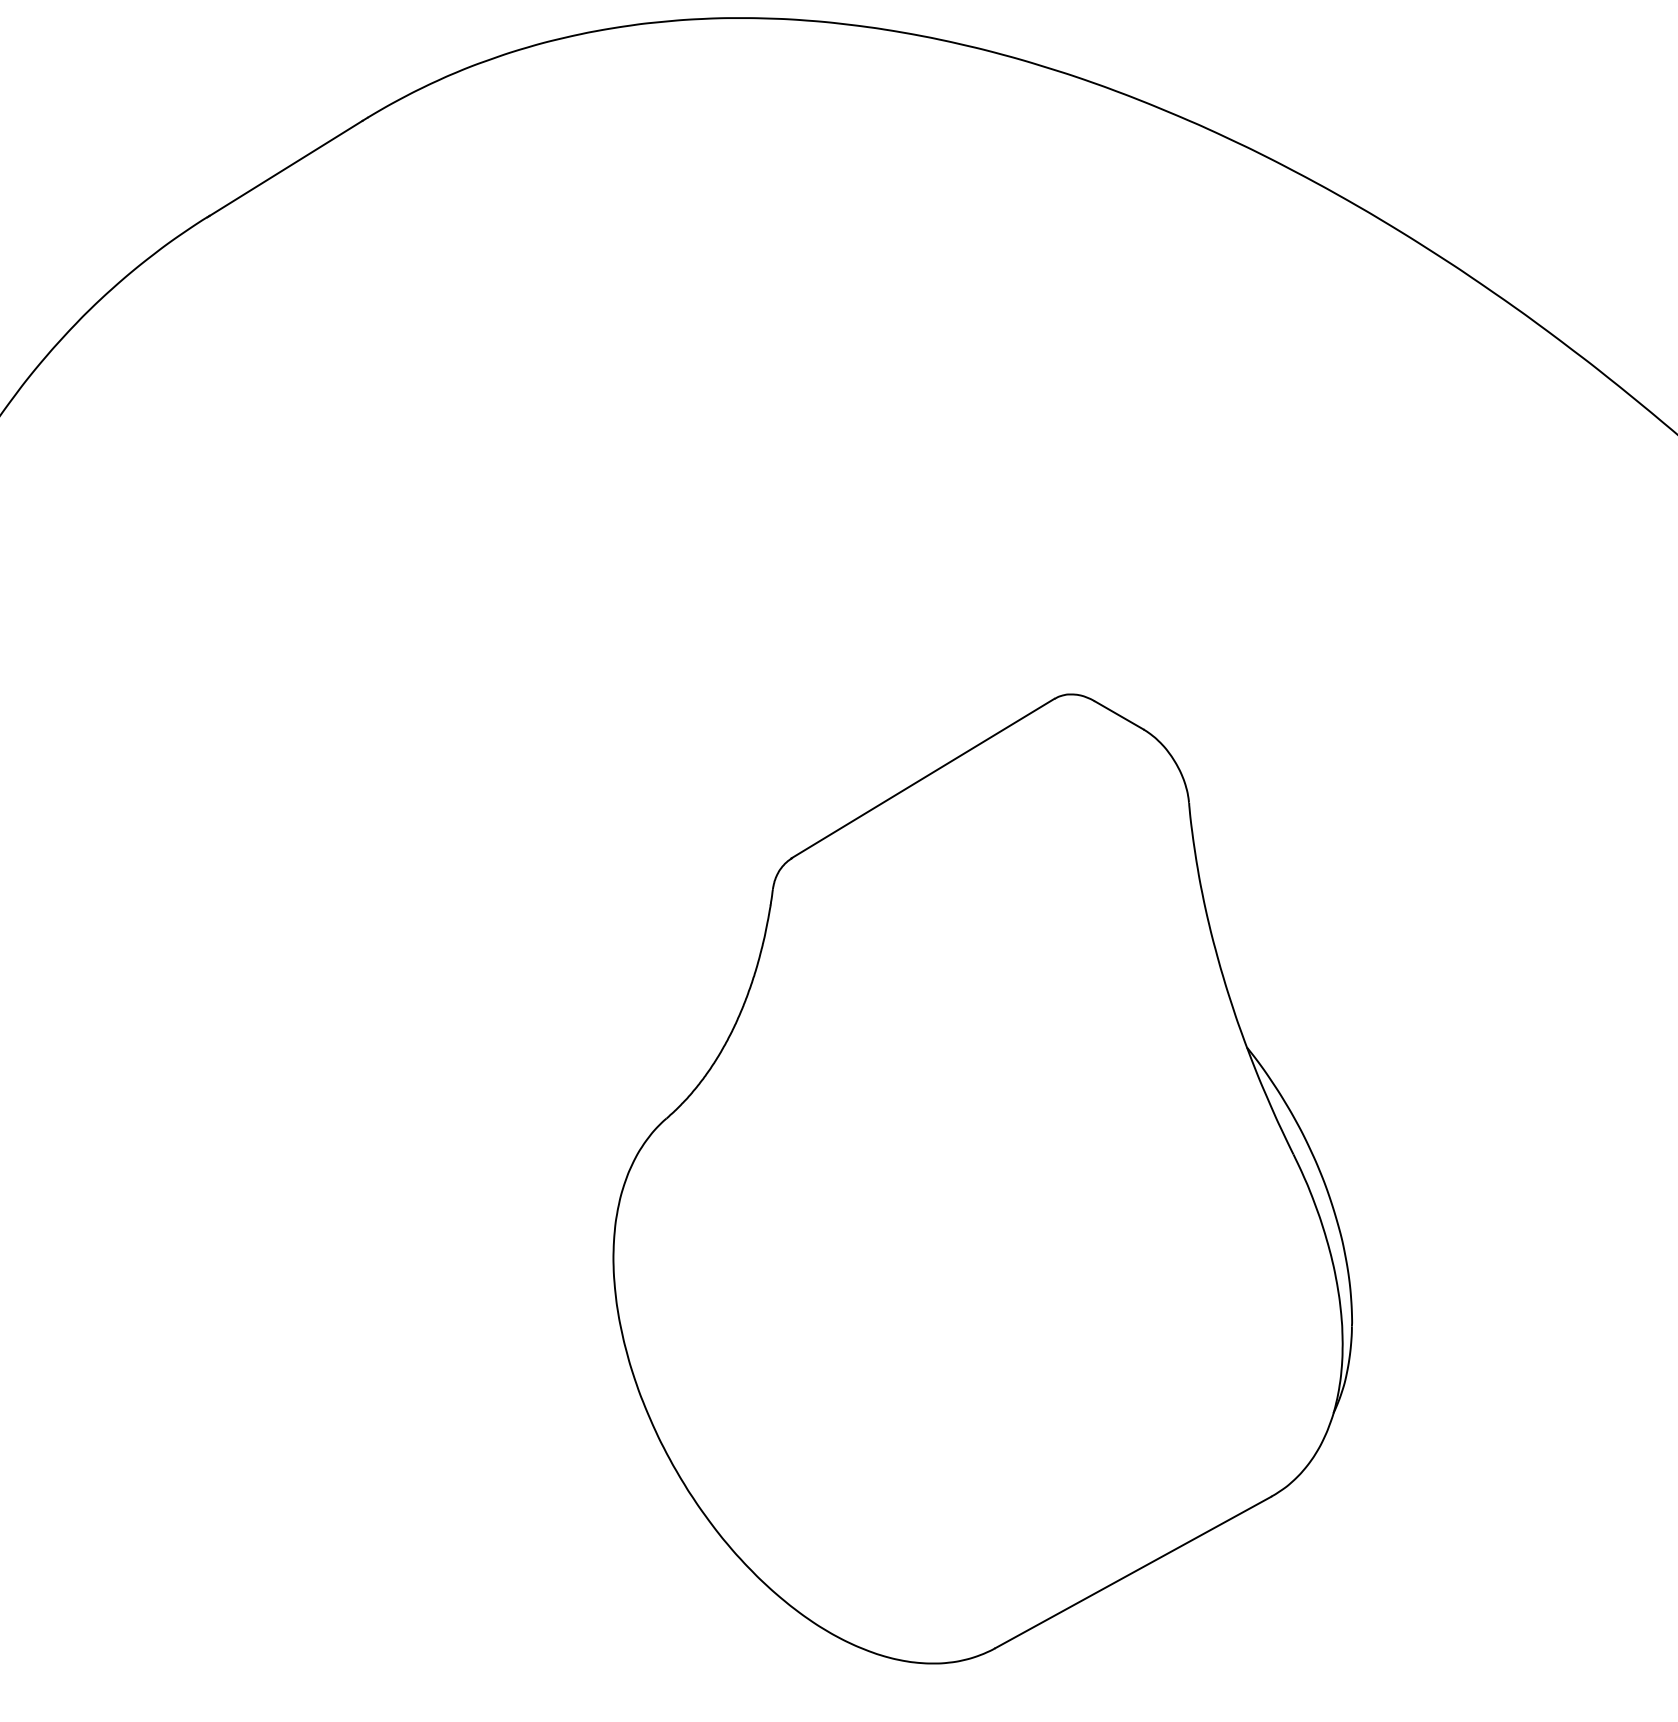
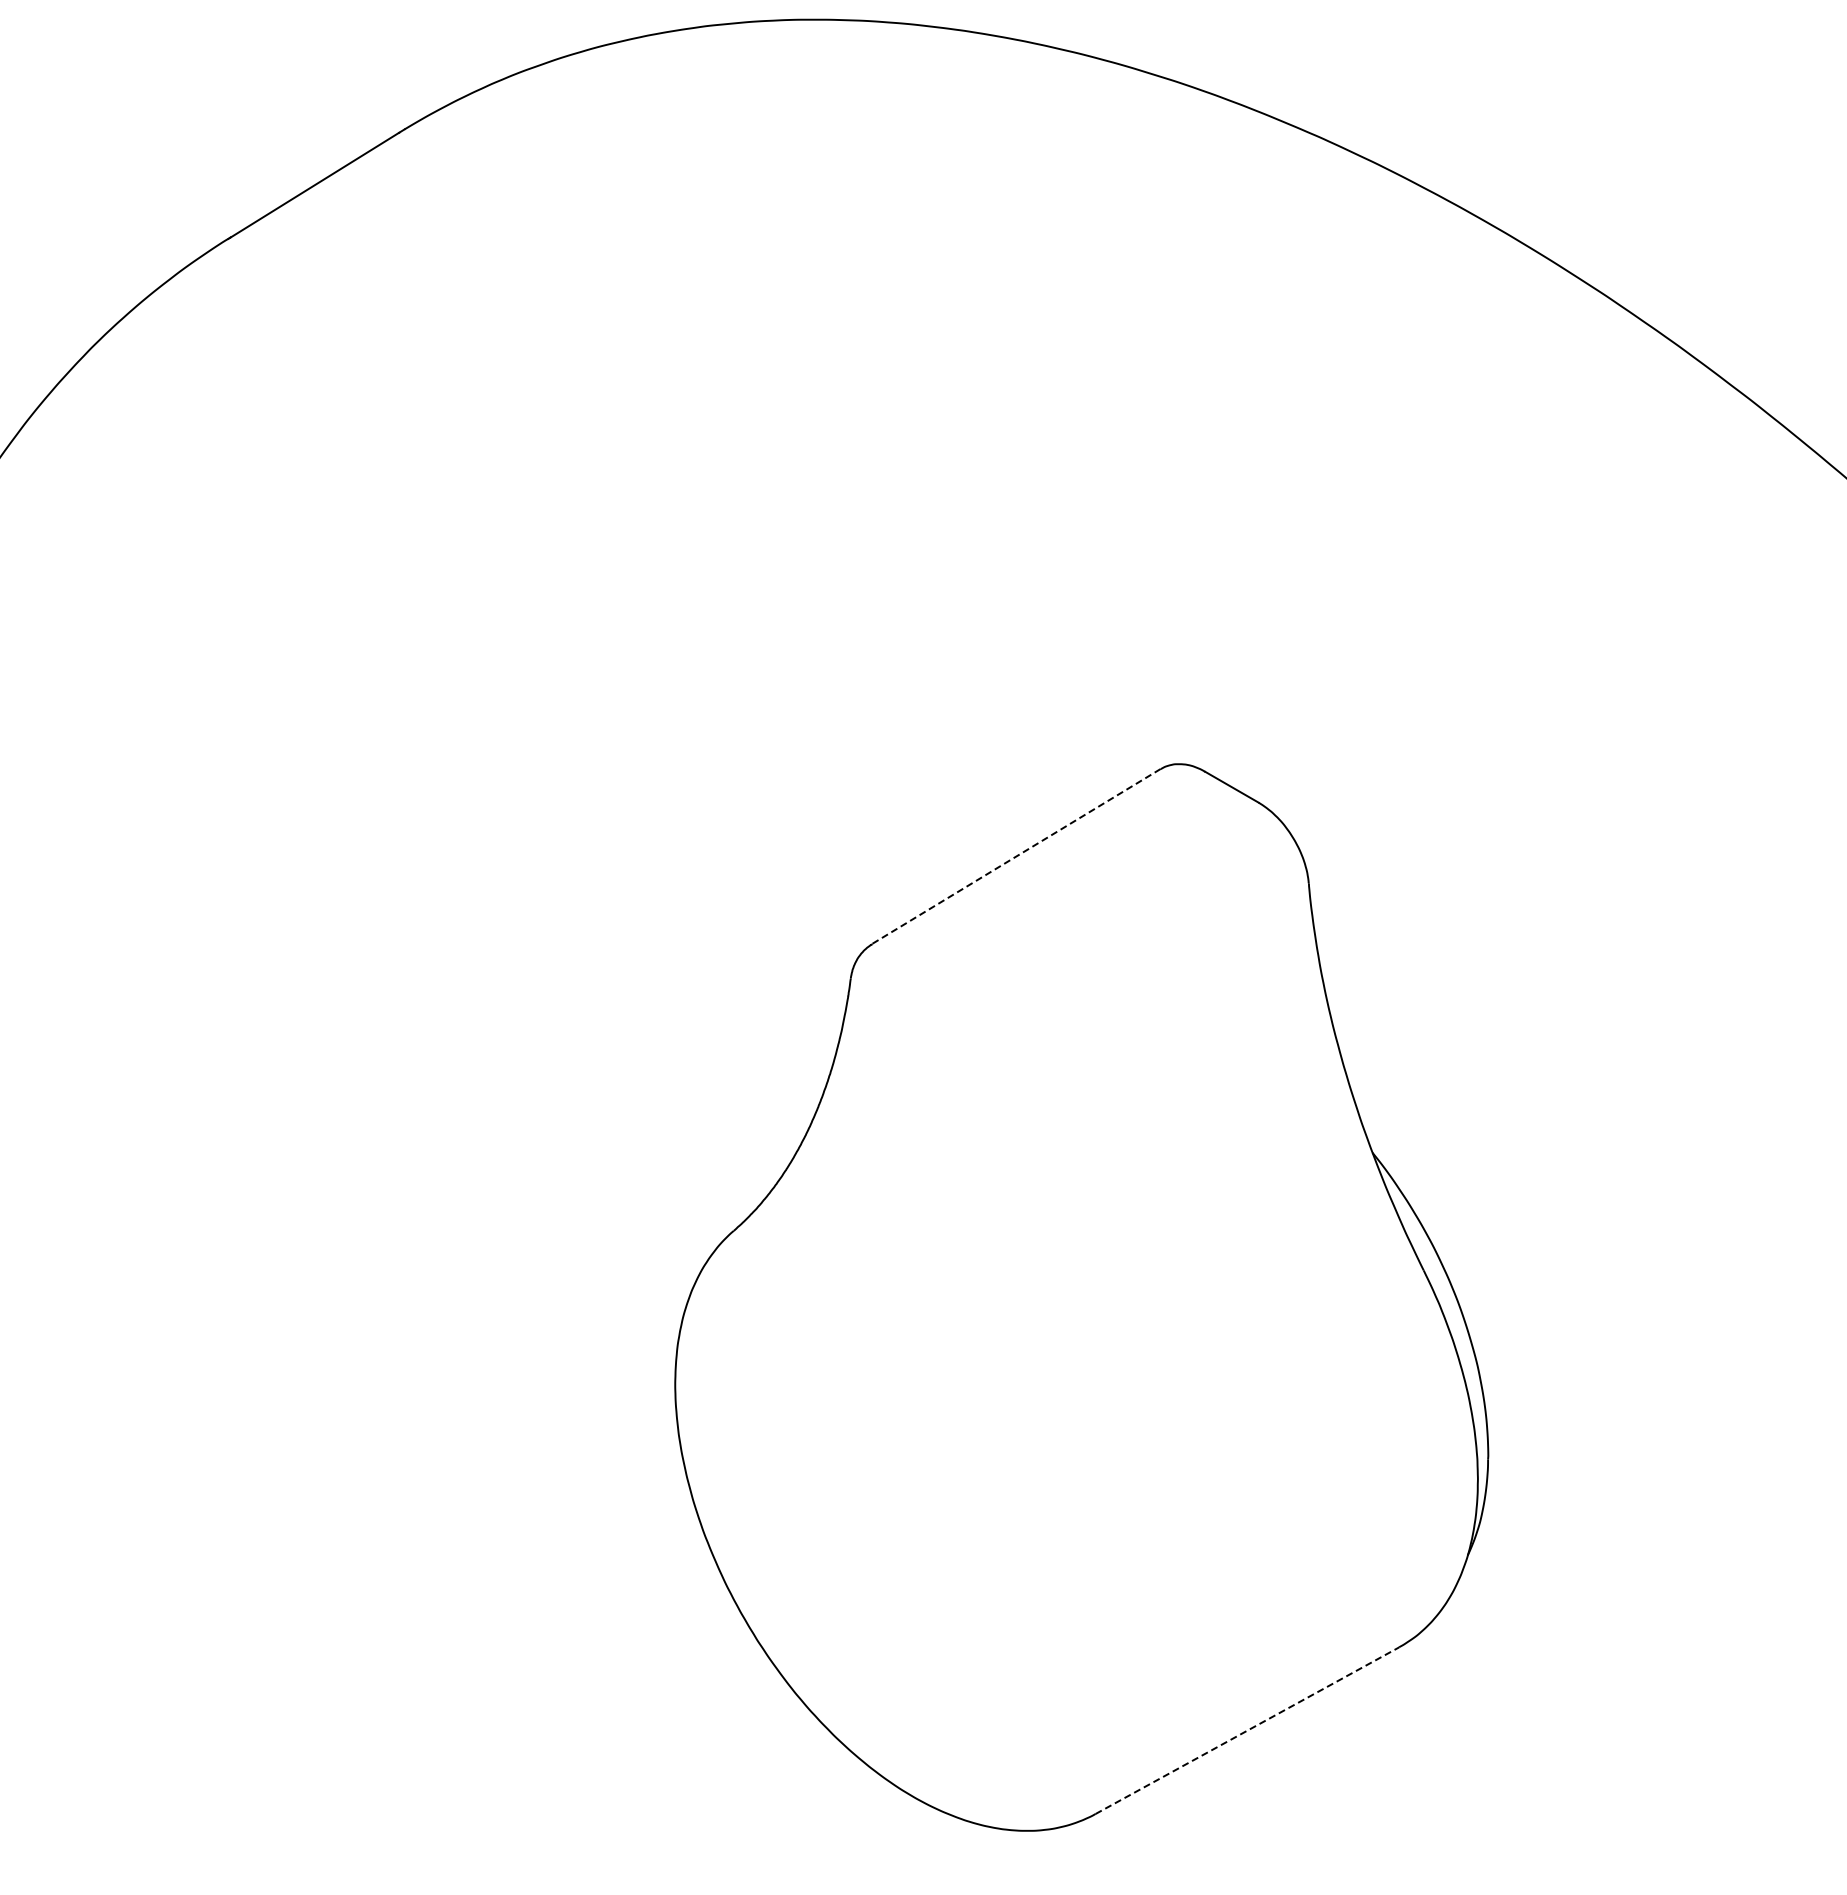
line: (922, 778) -> (1015, 856), solid -> dashed
line: (1133, 1572) -> (1247, 1730), solid -> dashed

